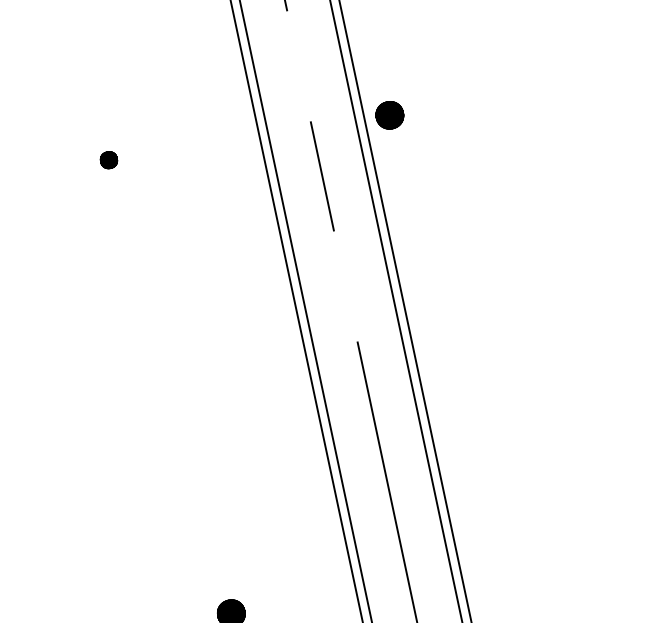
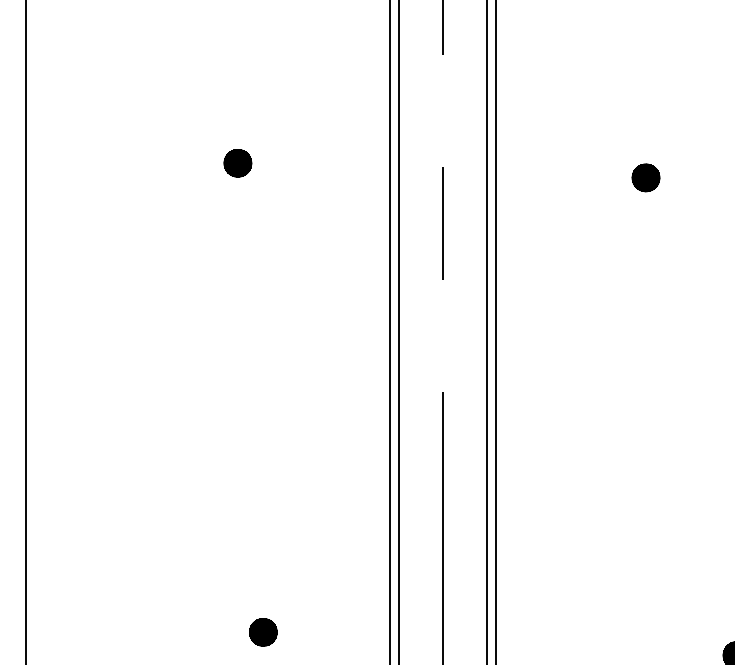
part: (389, 115) -> (645, 177), moved
part: (108, 160) -> (237, 163), size x1.67

